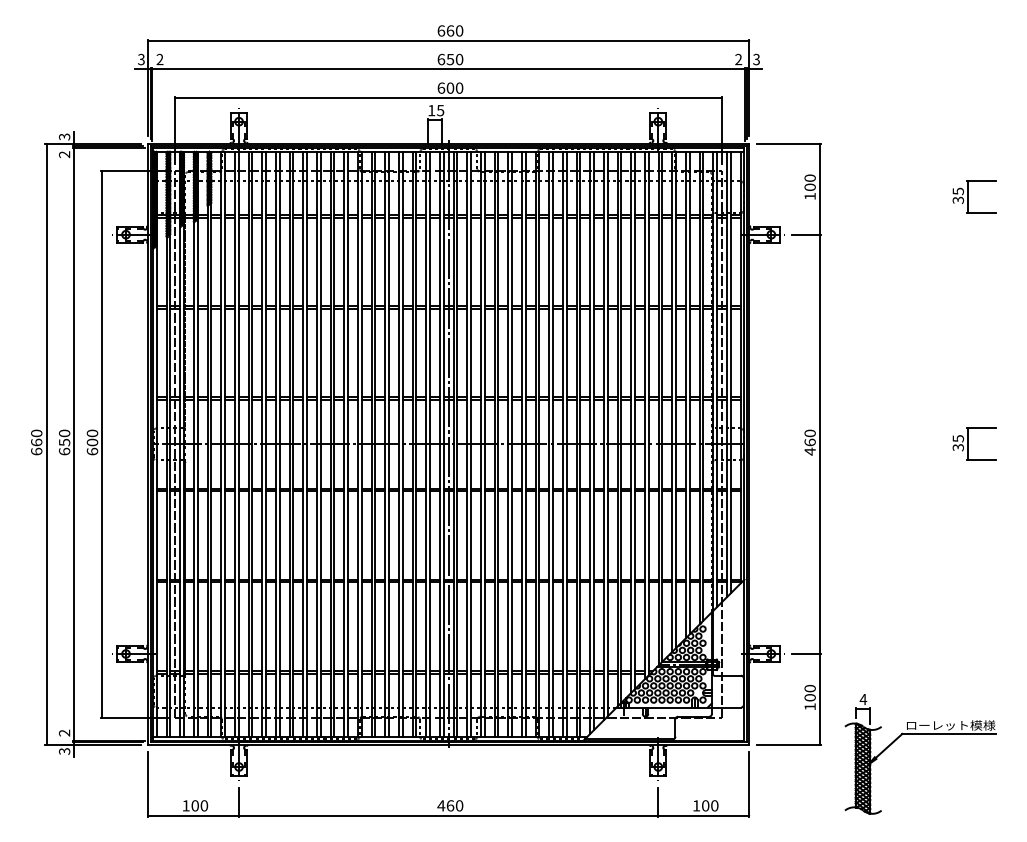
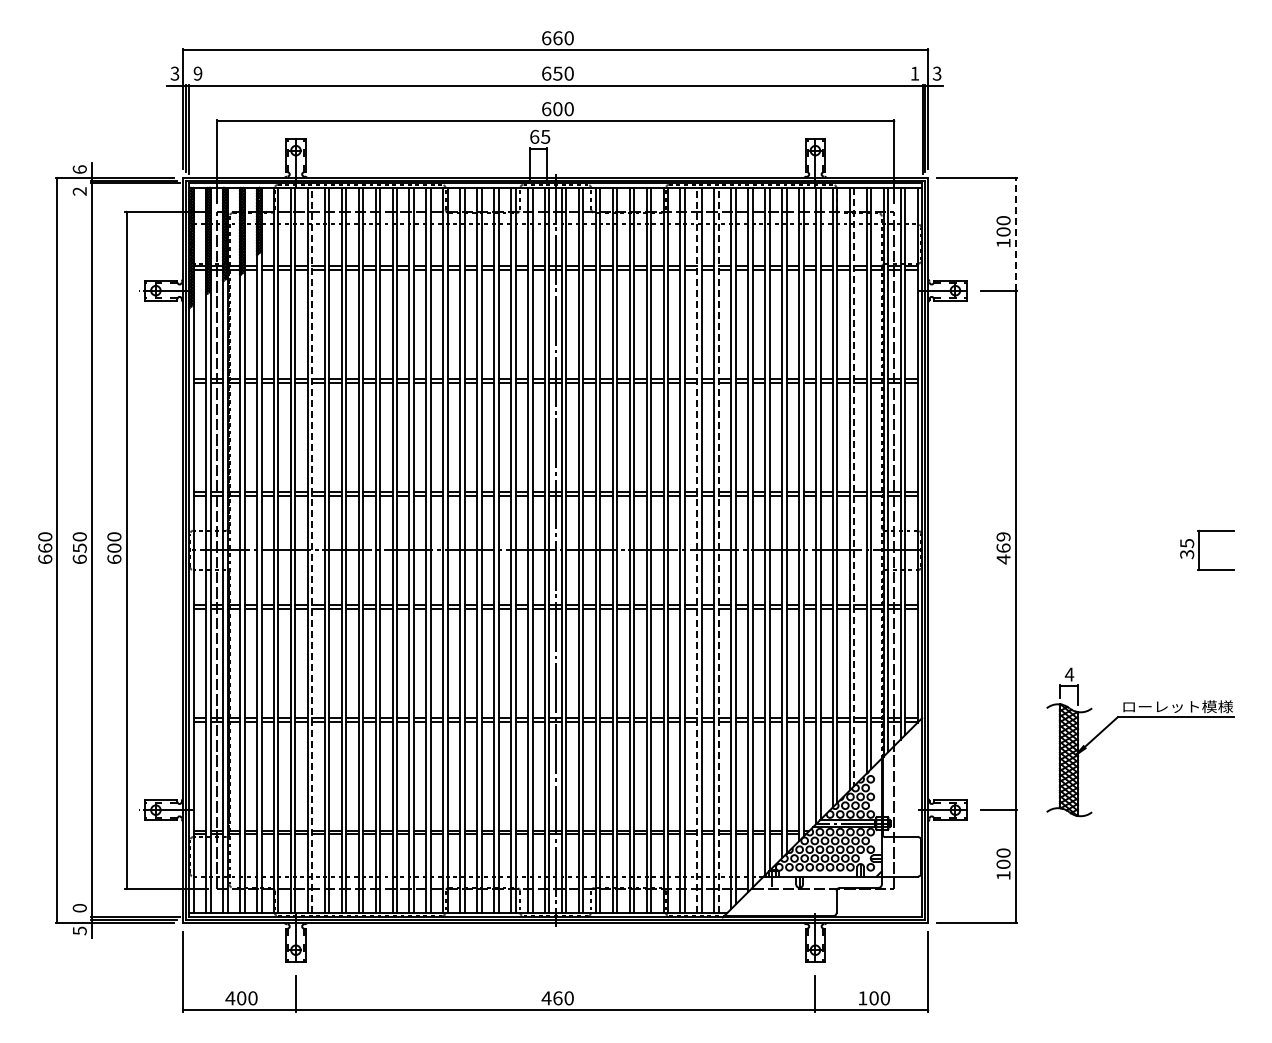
text: (159, 59) -> (197, 73), 2 -> 9
text: (738, 59) -> (914, 73), 2 -> 1
text: (431, 110) -> (534, 136), 15 -> 65
text: (64, 136) -> (79, 169), 3 -> 6
line: (819, 188) -> (1015, 233), solid -> dashed
part: (968, 196) -> (1199, 243), removed
line: (689, 392) -> (854, 486), solid -> dashed
text: (810, 433) -> (1003, 536), 460 -> 469
line: (252, 444) -> (312, 550), solid -> dashed
line: (563, 444) -> (697, 550), solid -> dashed
line: (580, 444) -> (718, 550), solid -> dashed
text: (64, 733) -> (79, 908), 2 -> 0
part: (920, 734) -> (1140, 717), moved
text: (64, 751) -> (79, 930), 3 -> 5
text: (186, 805) -> (230, 998), 100 -> 400

